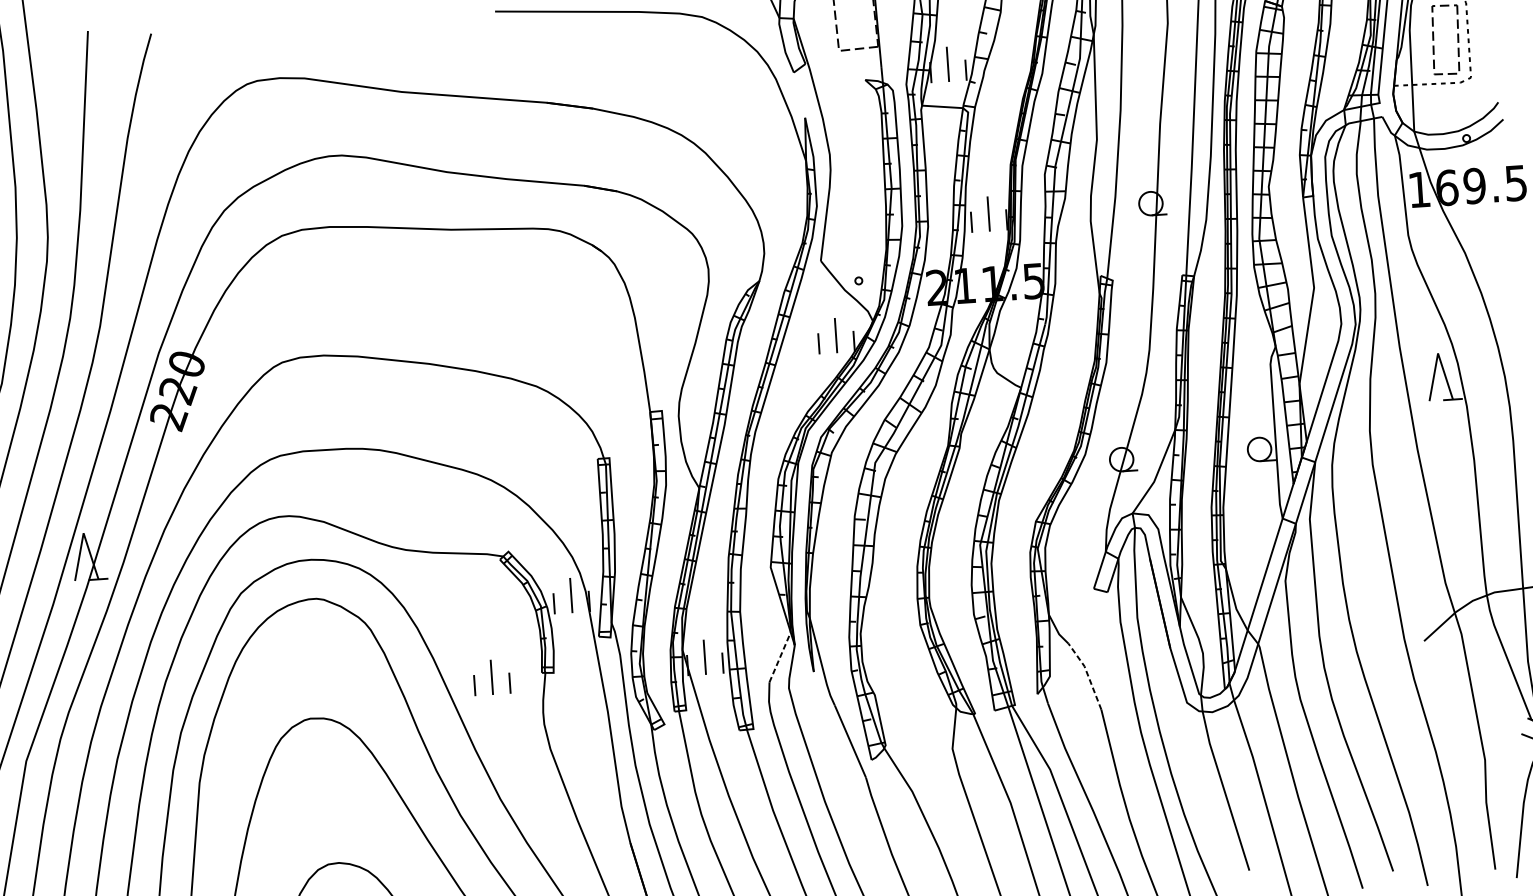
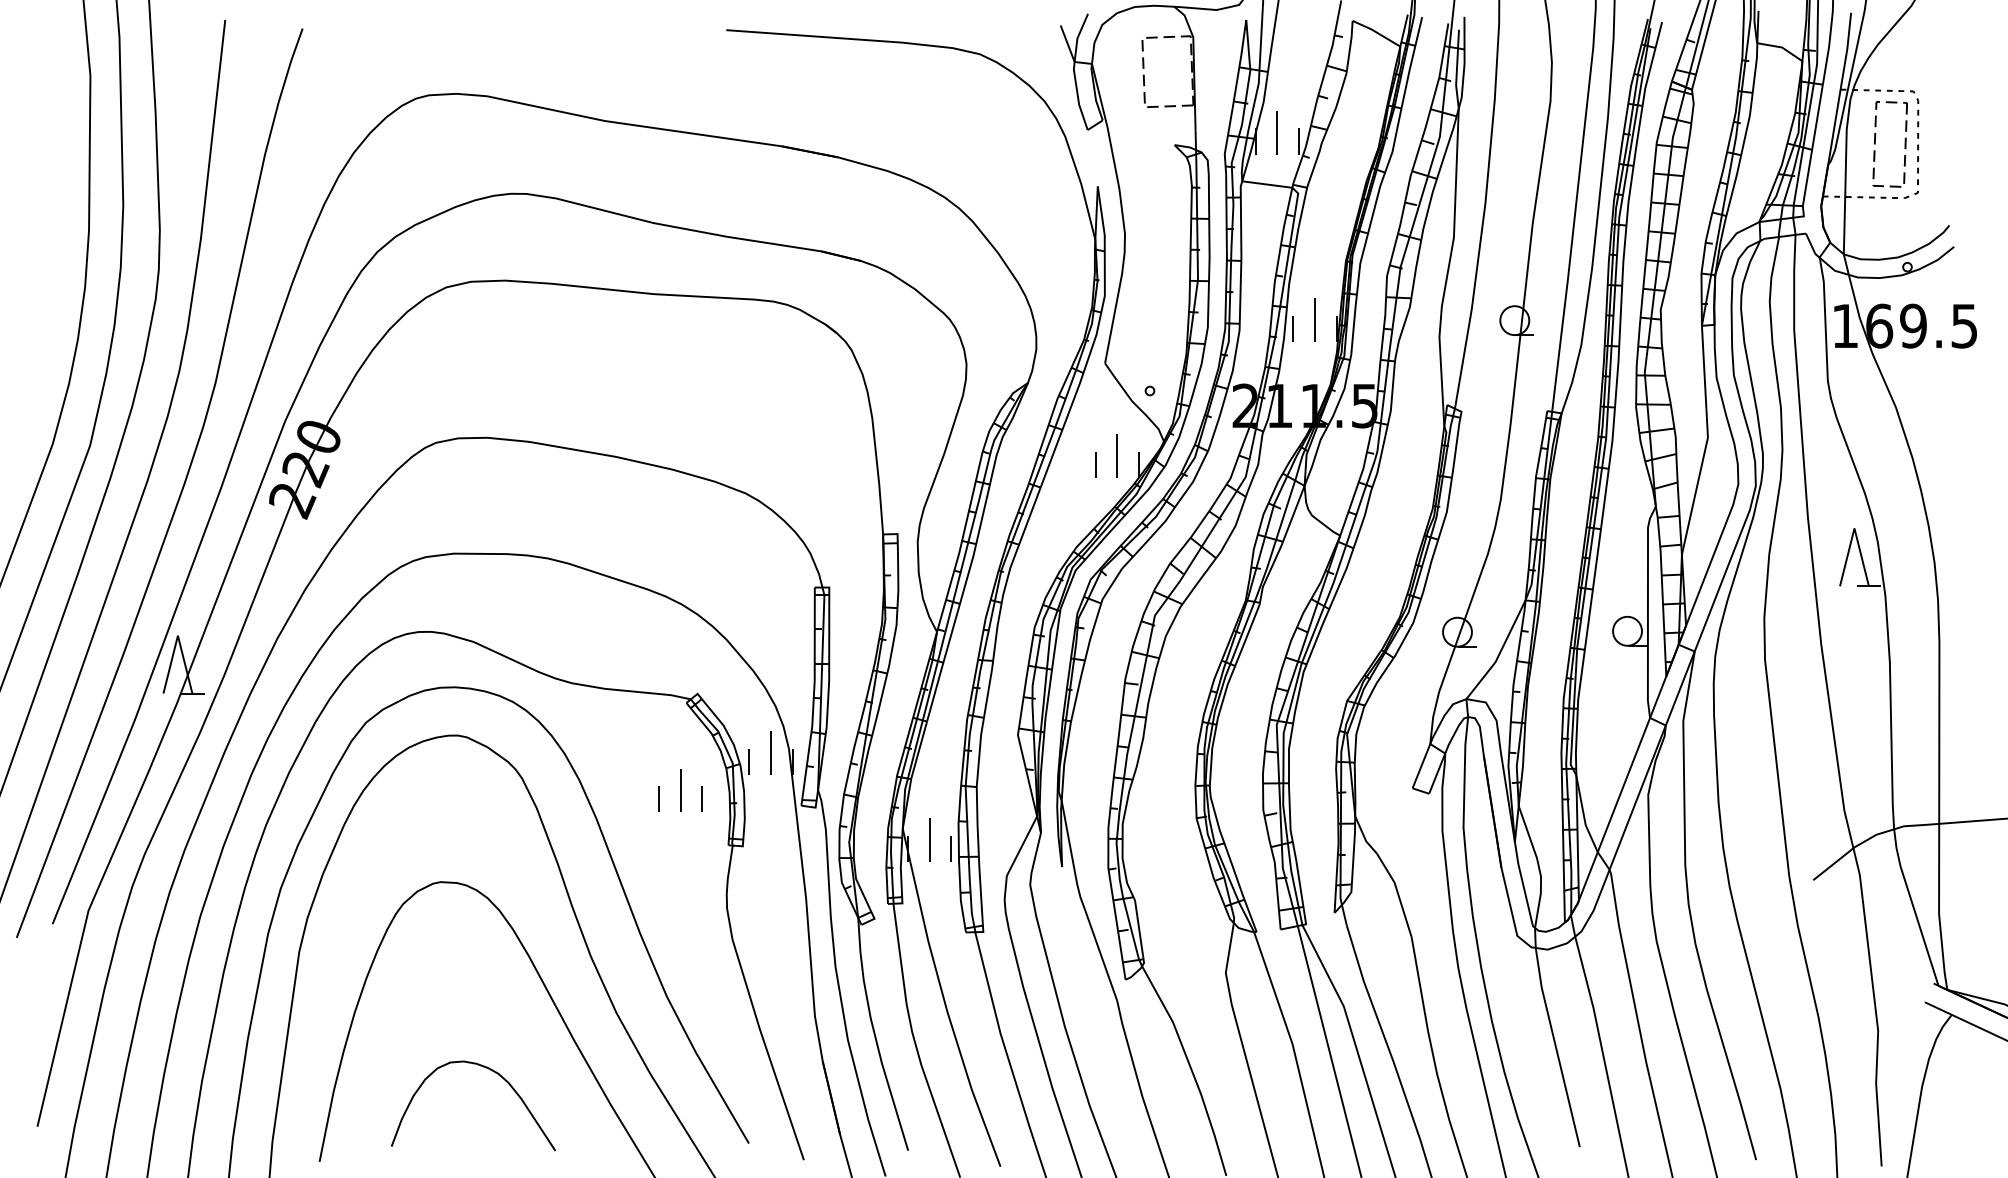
line: (780, 656) -> (1022, 845), dashed -> solid
line: (1087, 674) -> (1397, 892), dashed -> solid
part: (491, 677) -> (680, 790), moved

